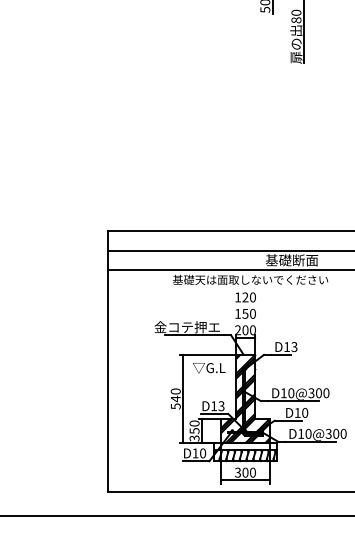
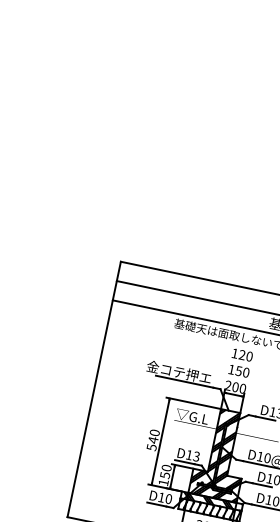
text: (194, 438) -> (163, 482), 350 -> 150
hatch: (246, 446) -> (212, 501), added

